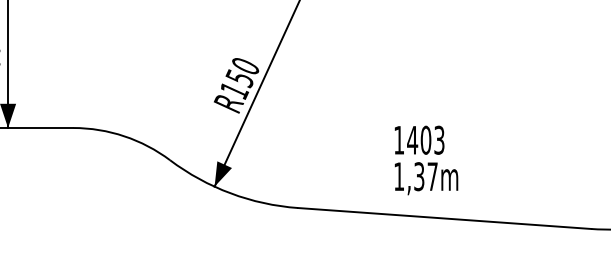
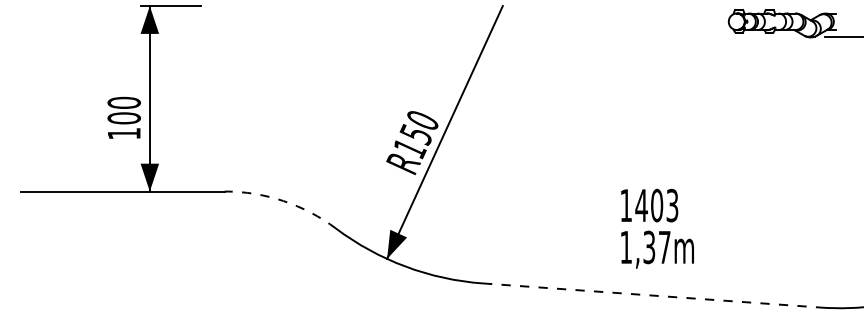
arc: (124, 136) -> (283, 201), solid -> dashed
text: (426, 160) -> (657, 228), moved
line: (444, 218) -> (651, 295), solid -> dashed

